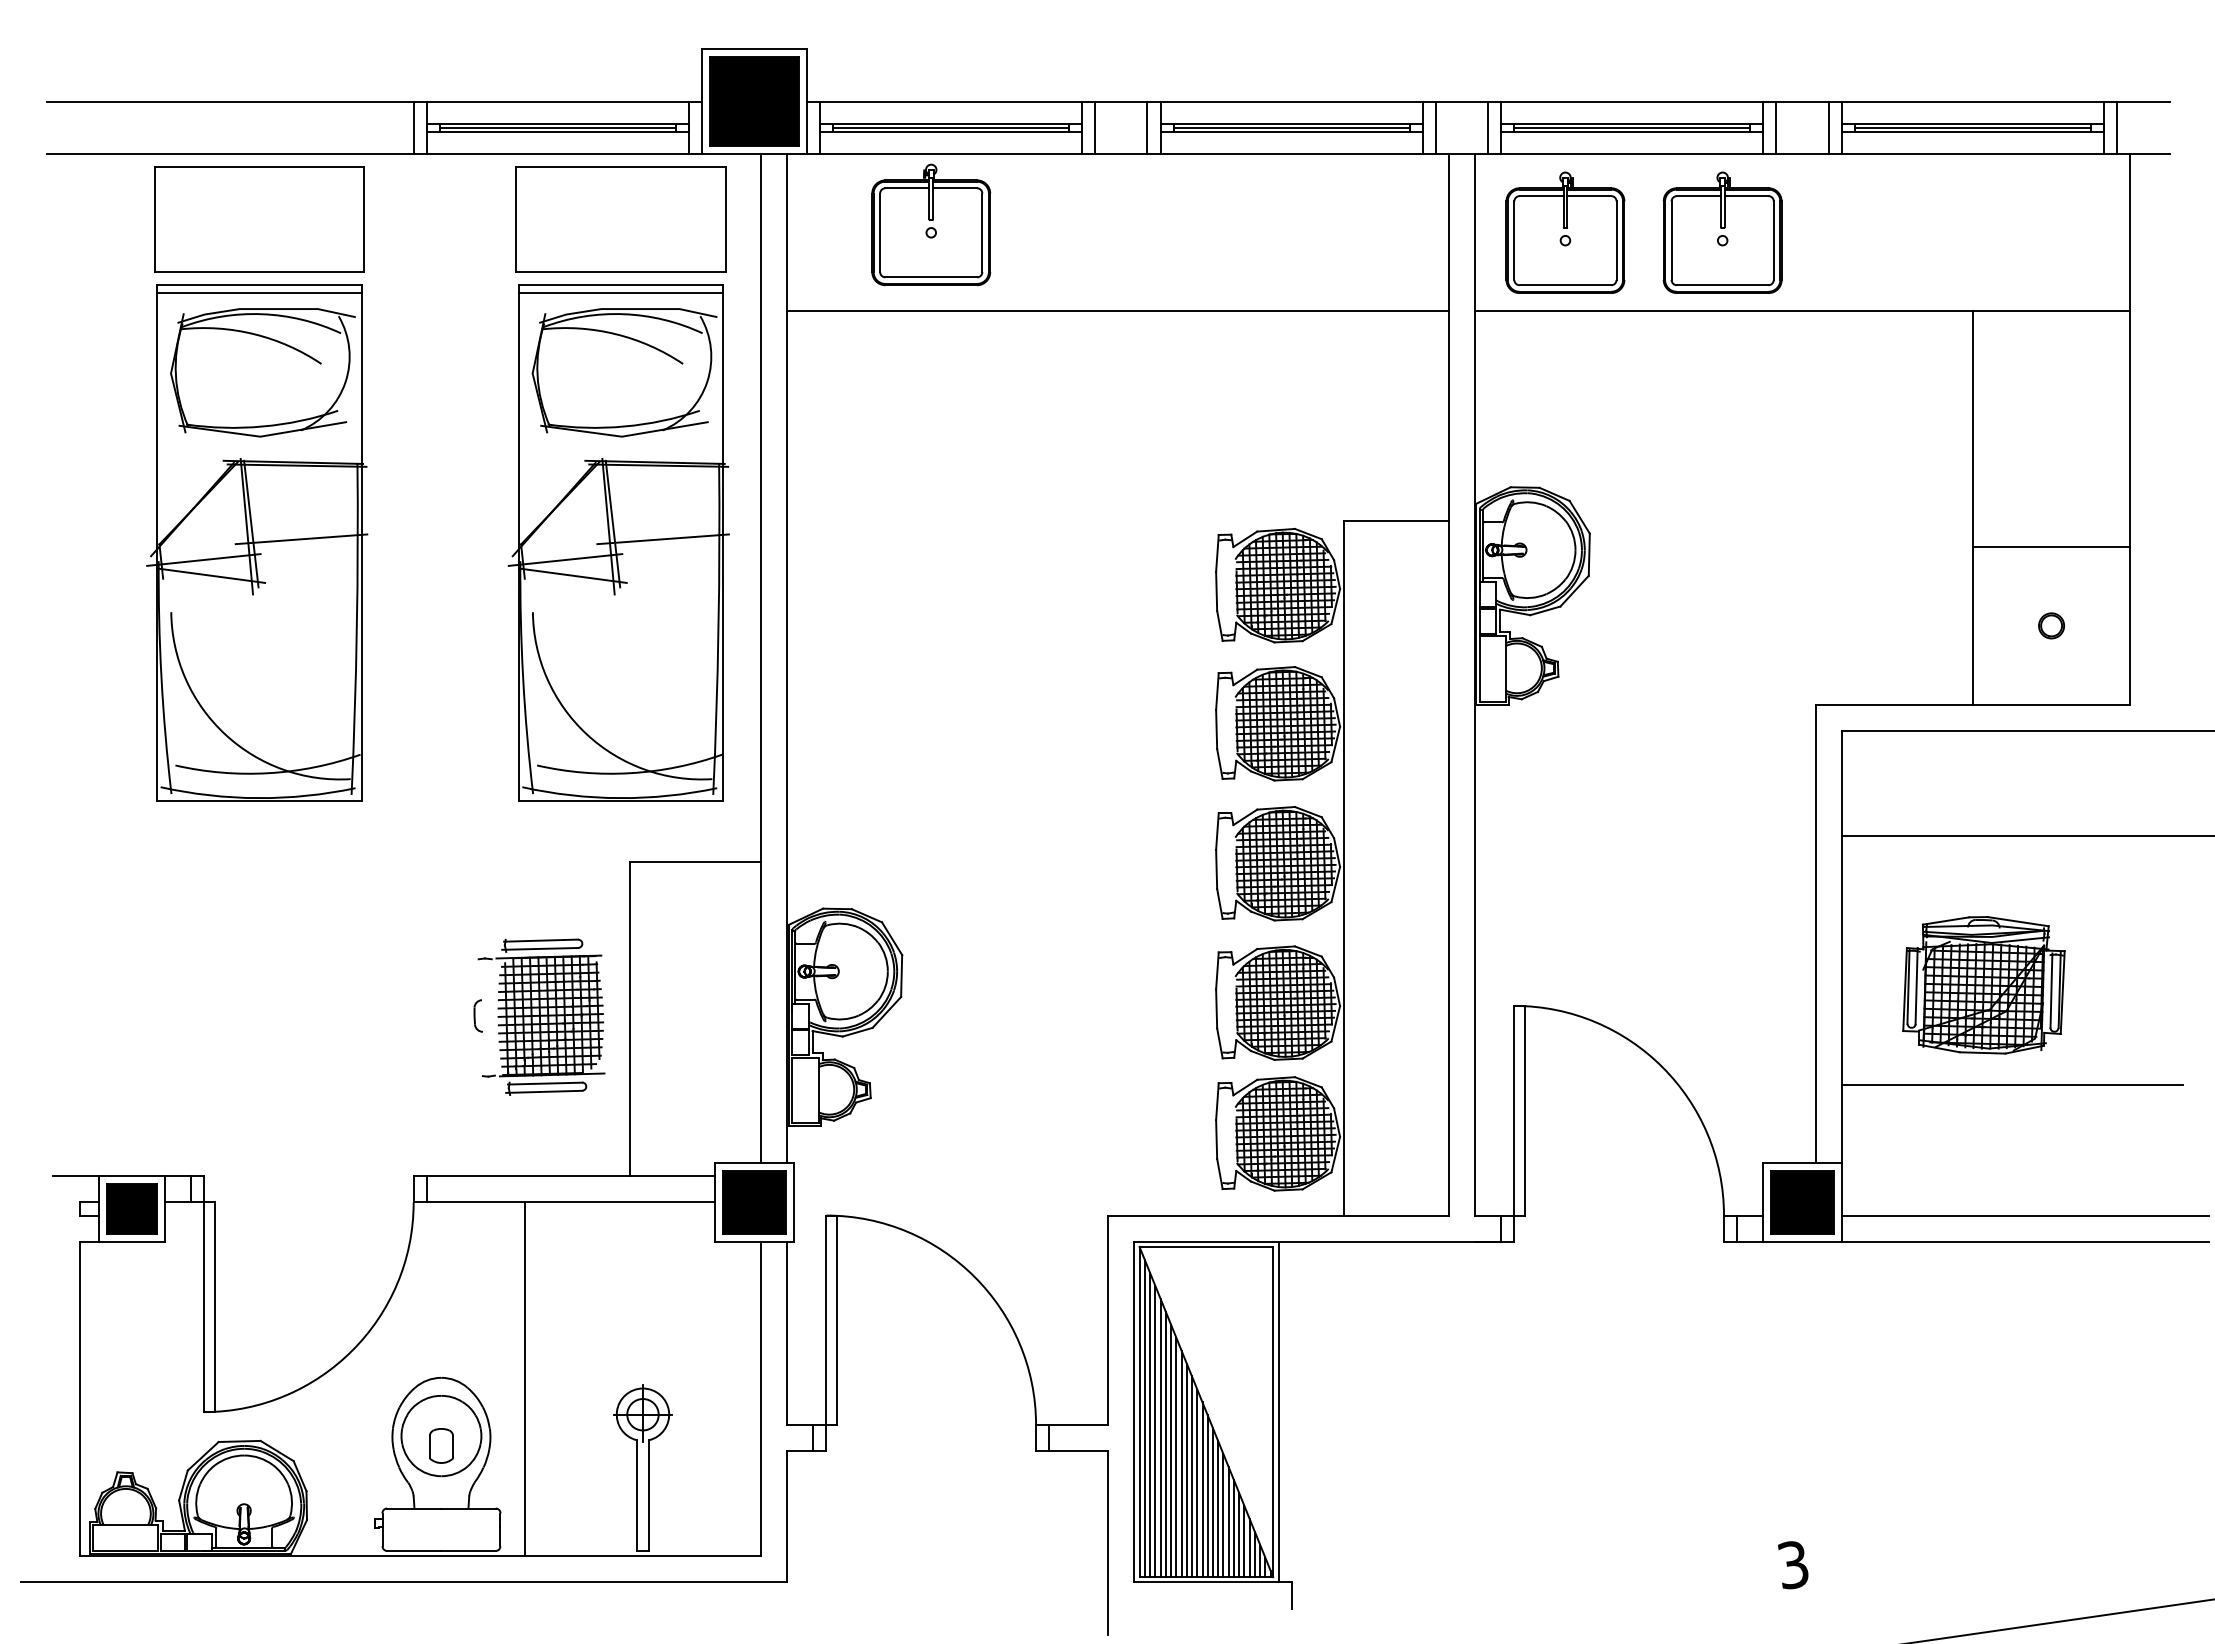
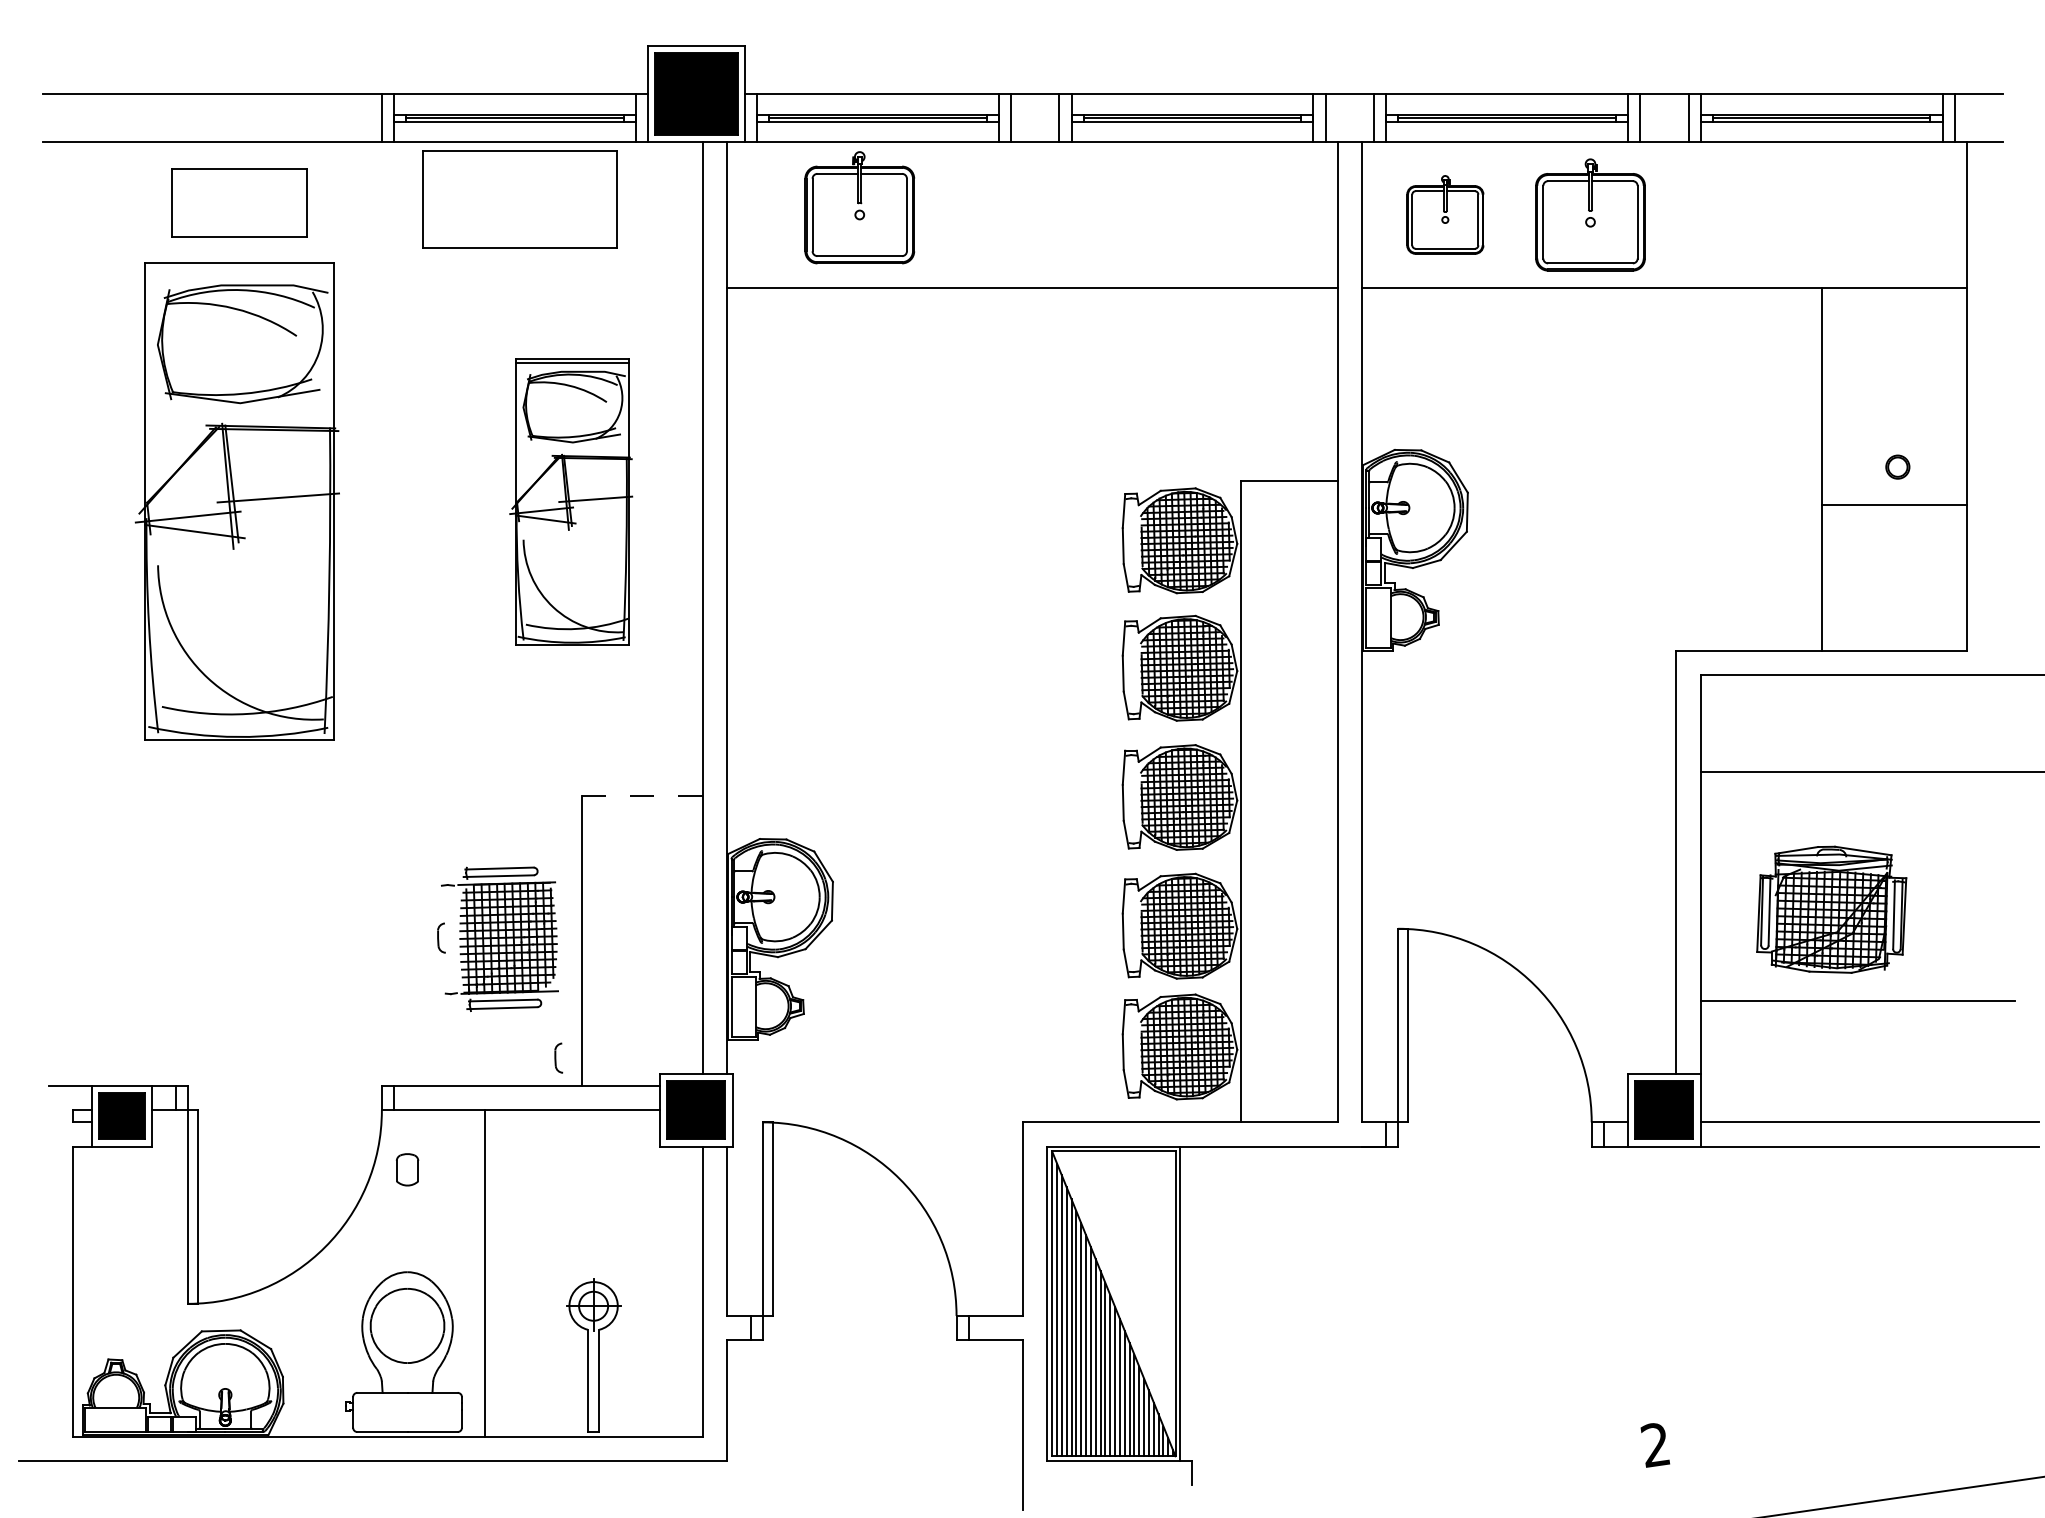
part: (259, 219) -> (239, 202), size x0.7
part: (620, 219) -> (519, 199), moved
part: (1565, 232) -> (1445, 214), size x0.7
line: (259, 293) -> (239, 271), removed
part: (618, 542) -> (571, 500), size x0.6
part: (2051, 625) -> (1897, 466), moved
line: (695, 861) -> (642, 795), solid -> dashed
part: (604, 1145) -> (558, 1057), added
part: (441, 1445) -> (407, 1169), moved
text: (1792, 1565) -> (1654, 1445), 3 -> 2

